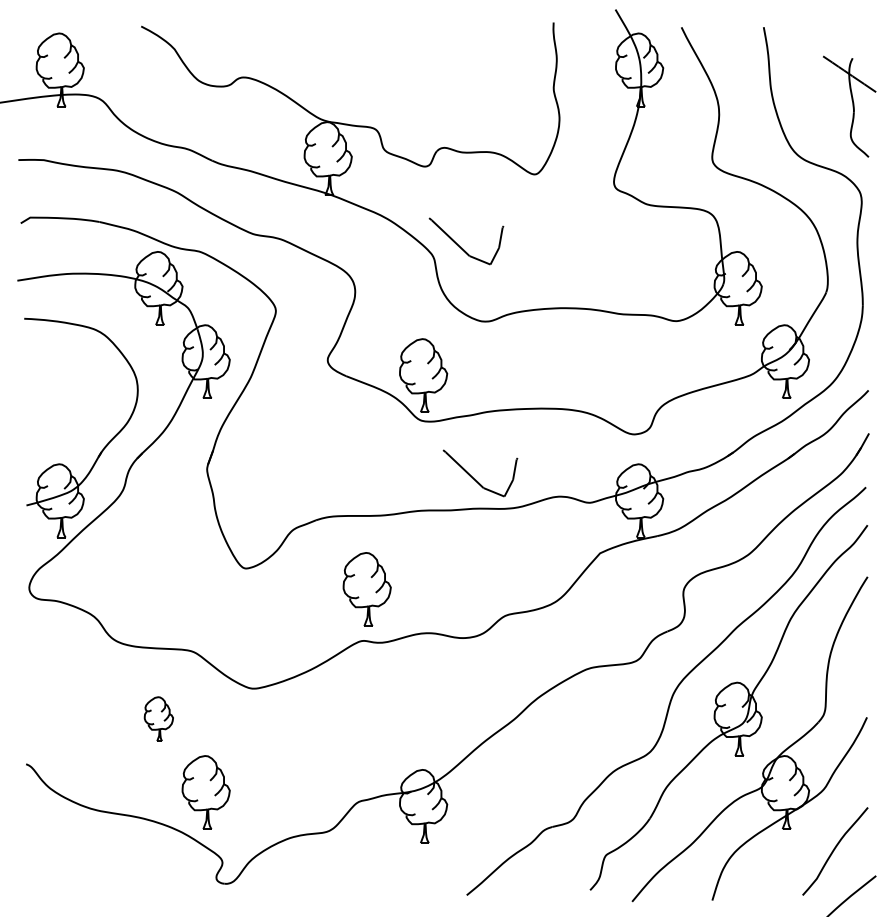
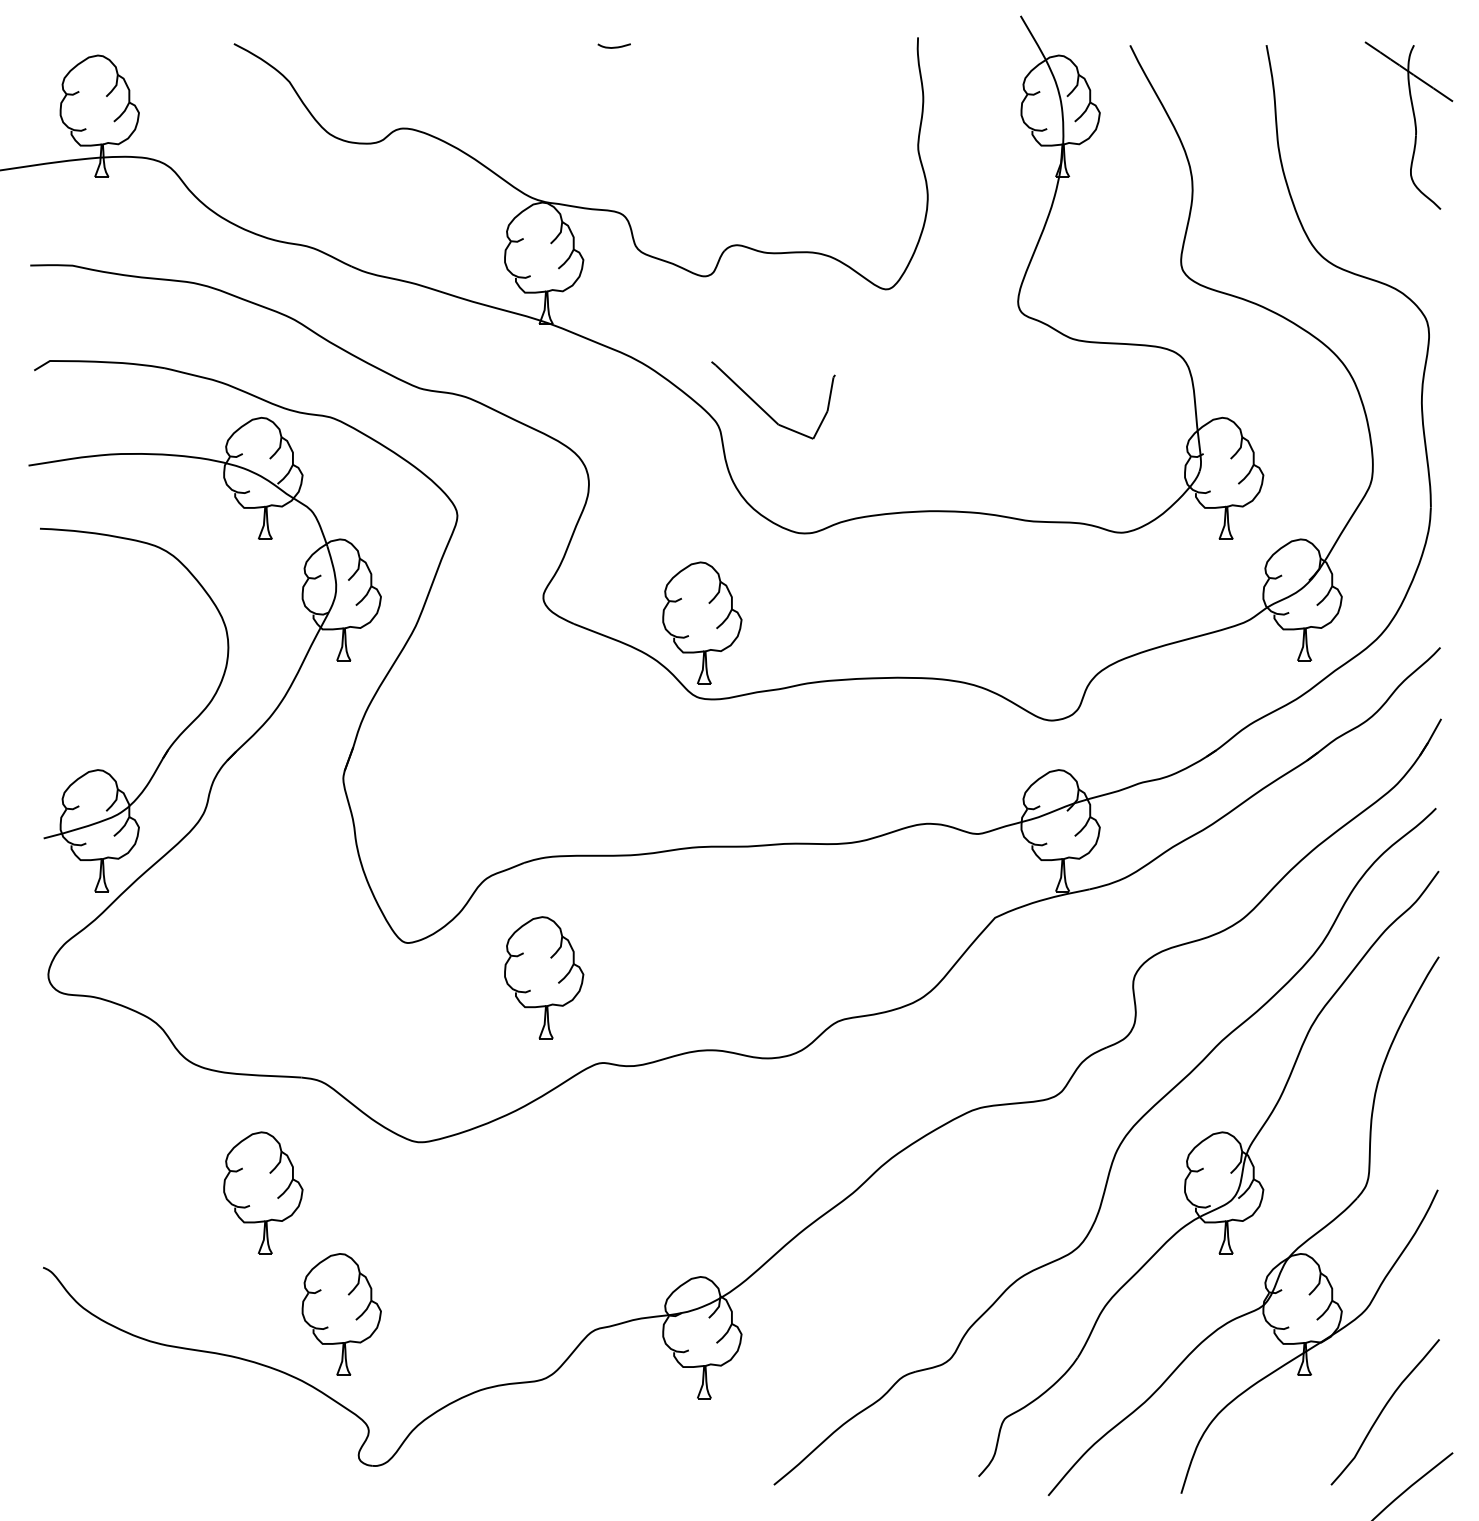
curve: (370, 27) -> (614, 45), added
part: (849, 106) -> (1408, 125), moved
curve: (477, 480) -> (791, 796), removed
part: (366, 589) -> (542, 977), moved
part: (158, 718) -> (262, 1191), size x1.67

